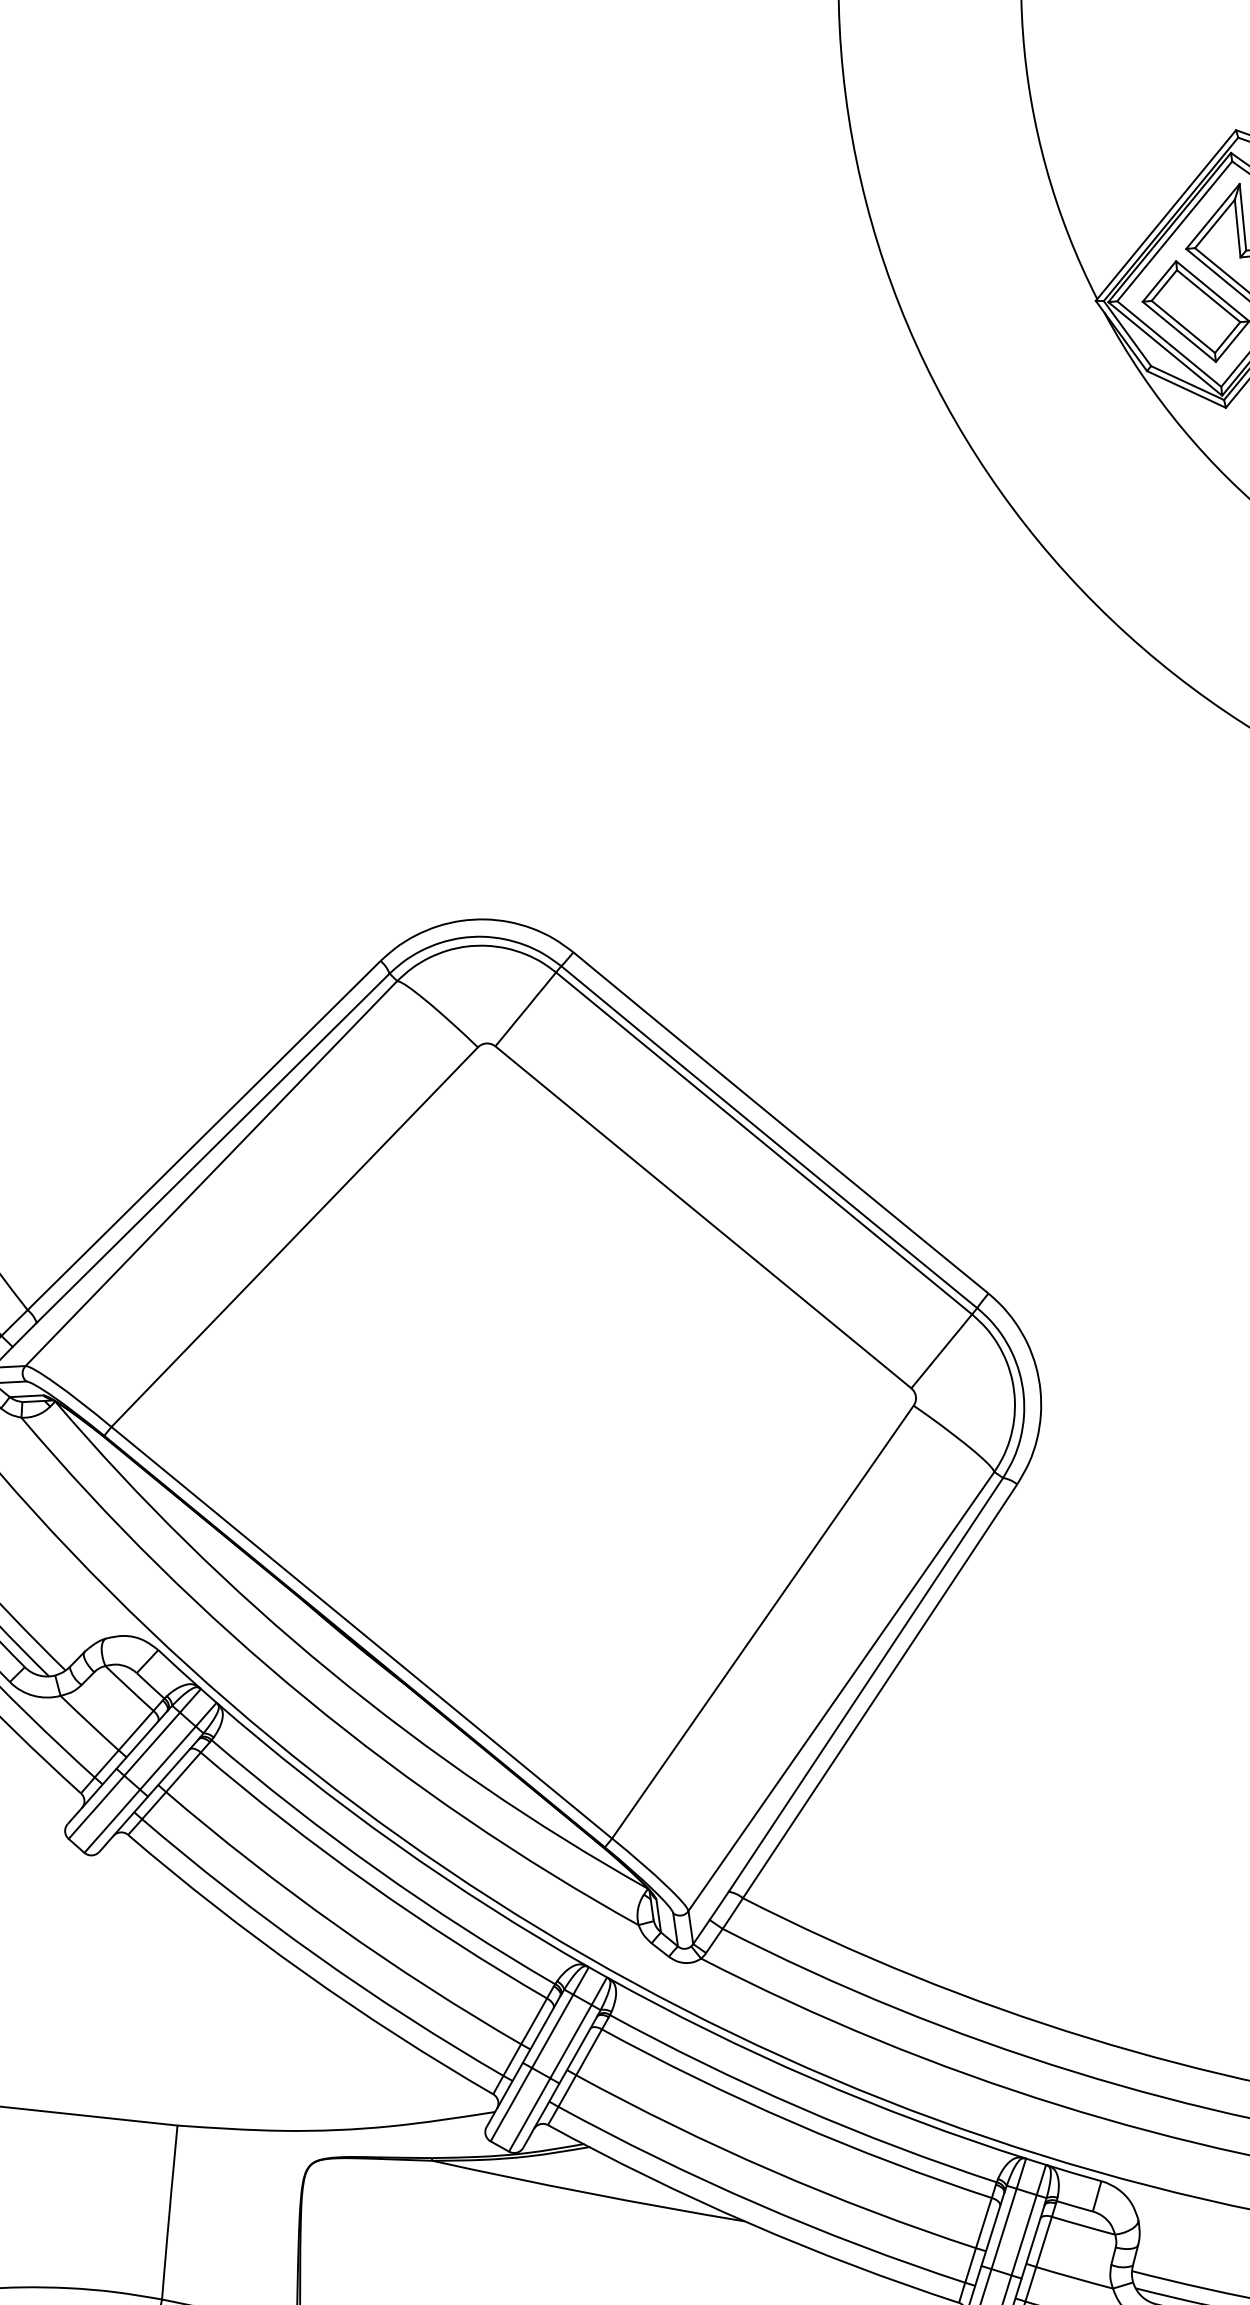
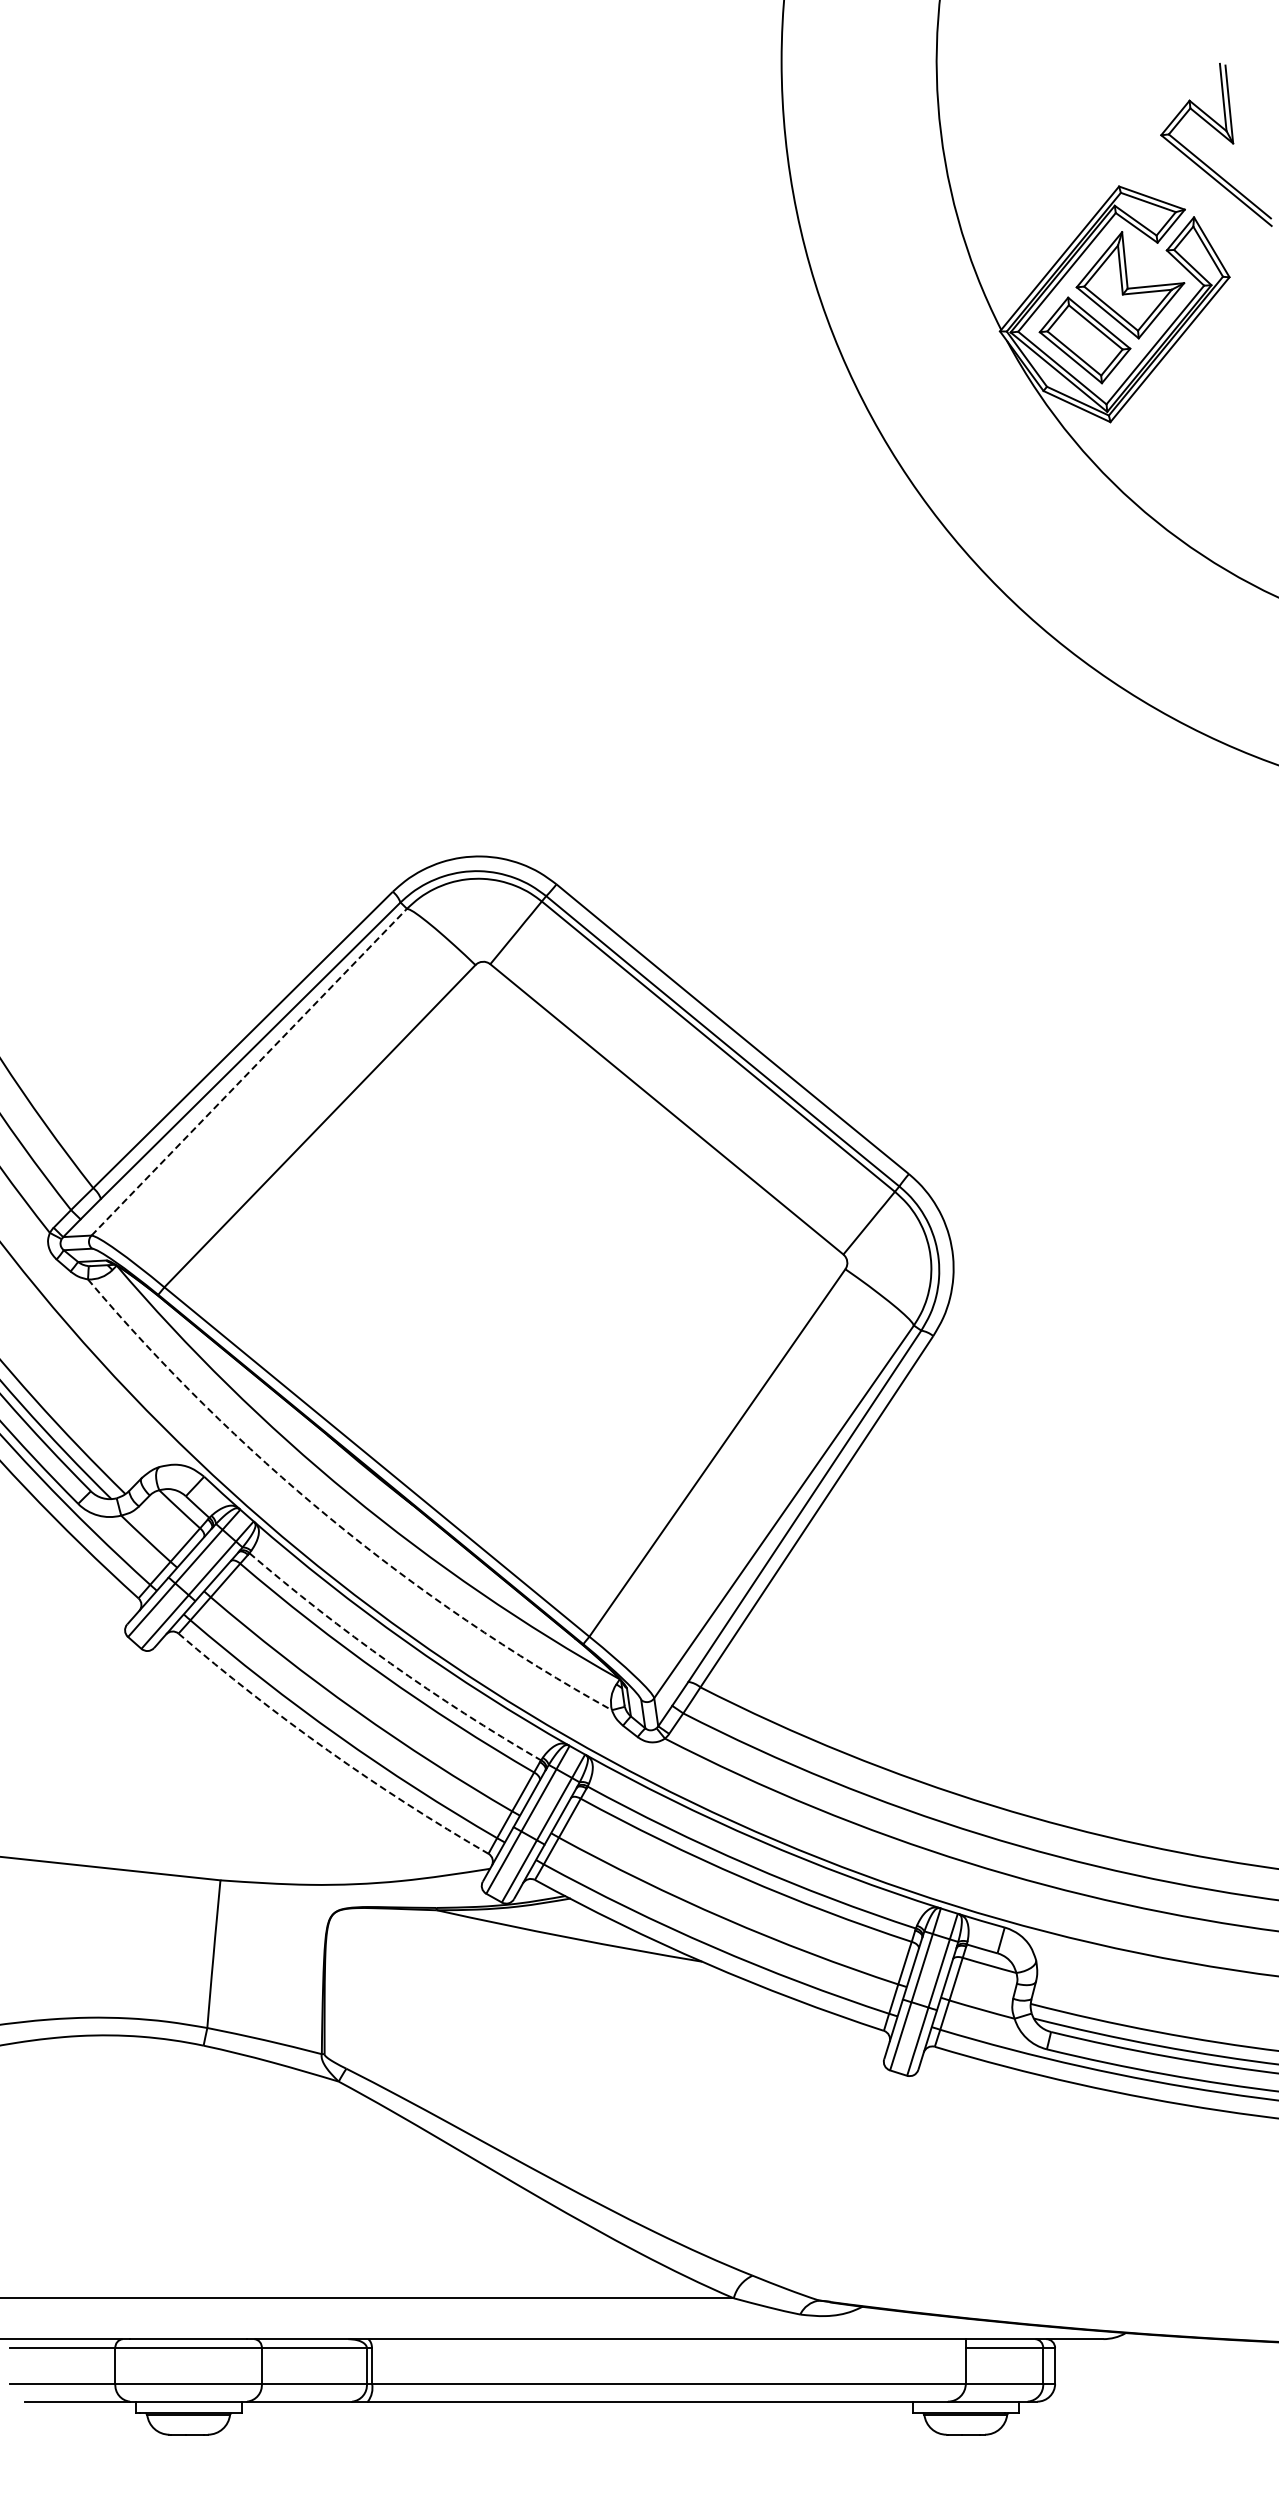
line: (211, 1172) -> (249, 1071), solid -> dashed
arc: (307, 1699) -> (330, 1518), solid -> dashed
arc: (377, 1870) -> (390, 1663), solid -> dashed
arc: (304, 1972) -> (328, 1750), solid -> dashed

